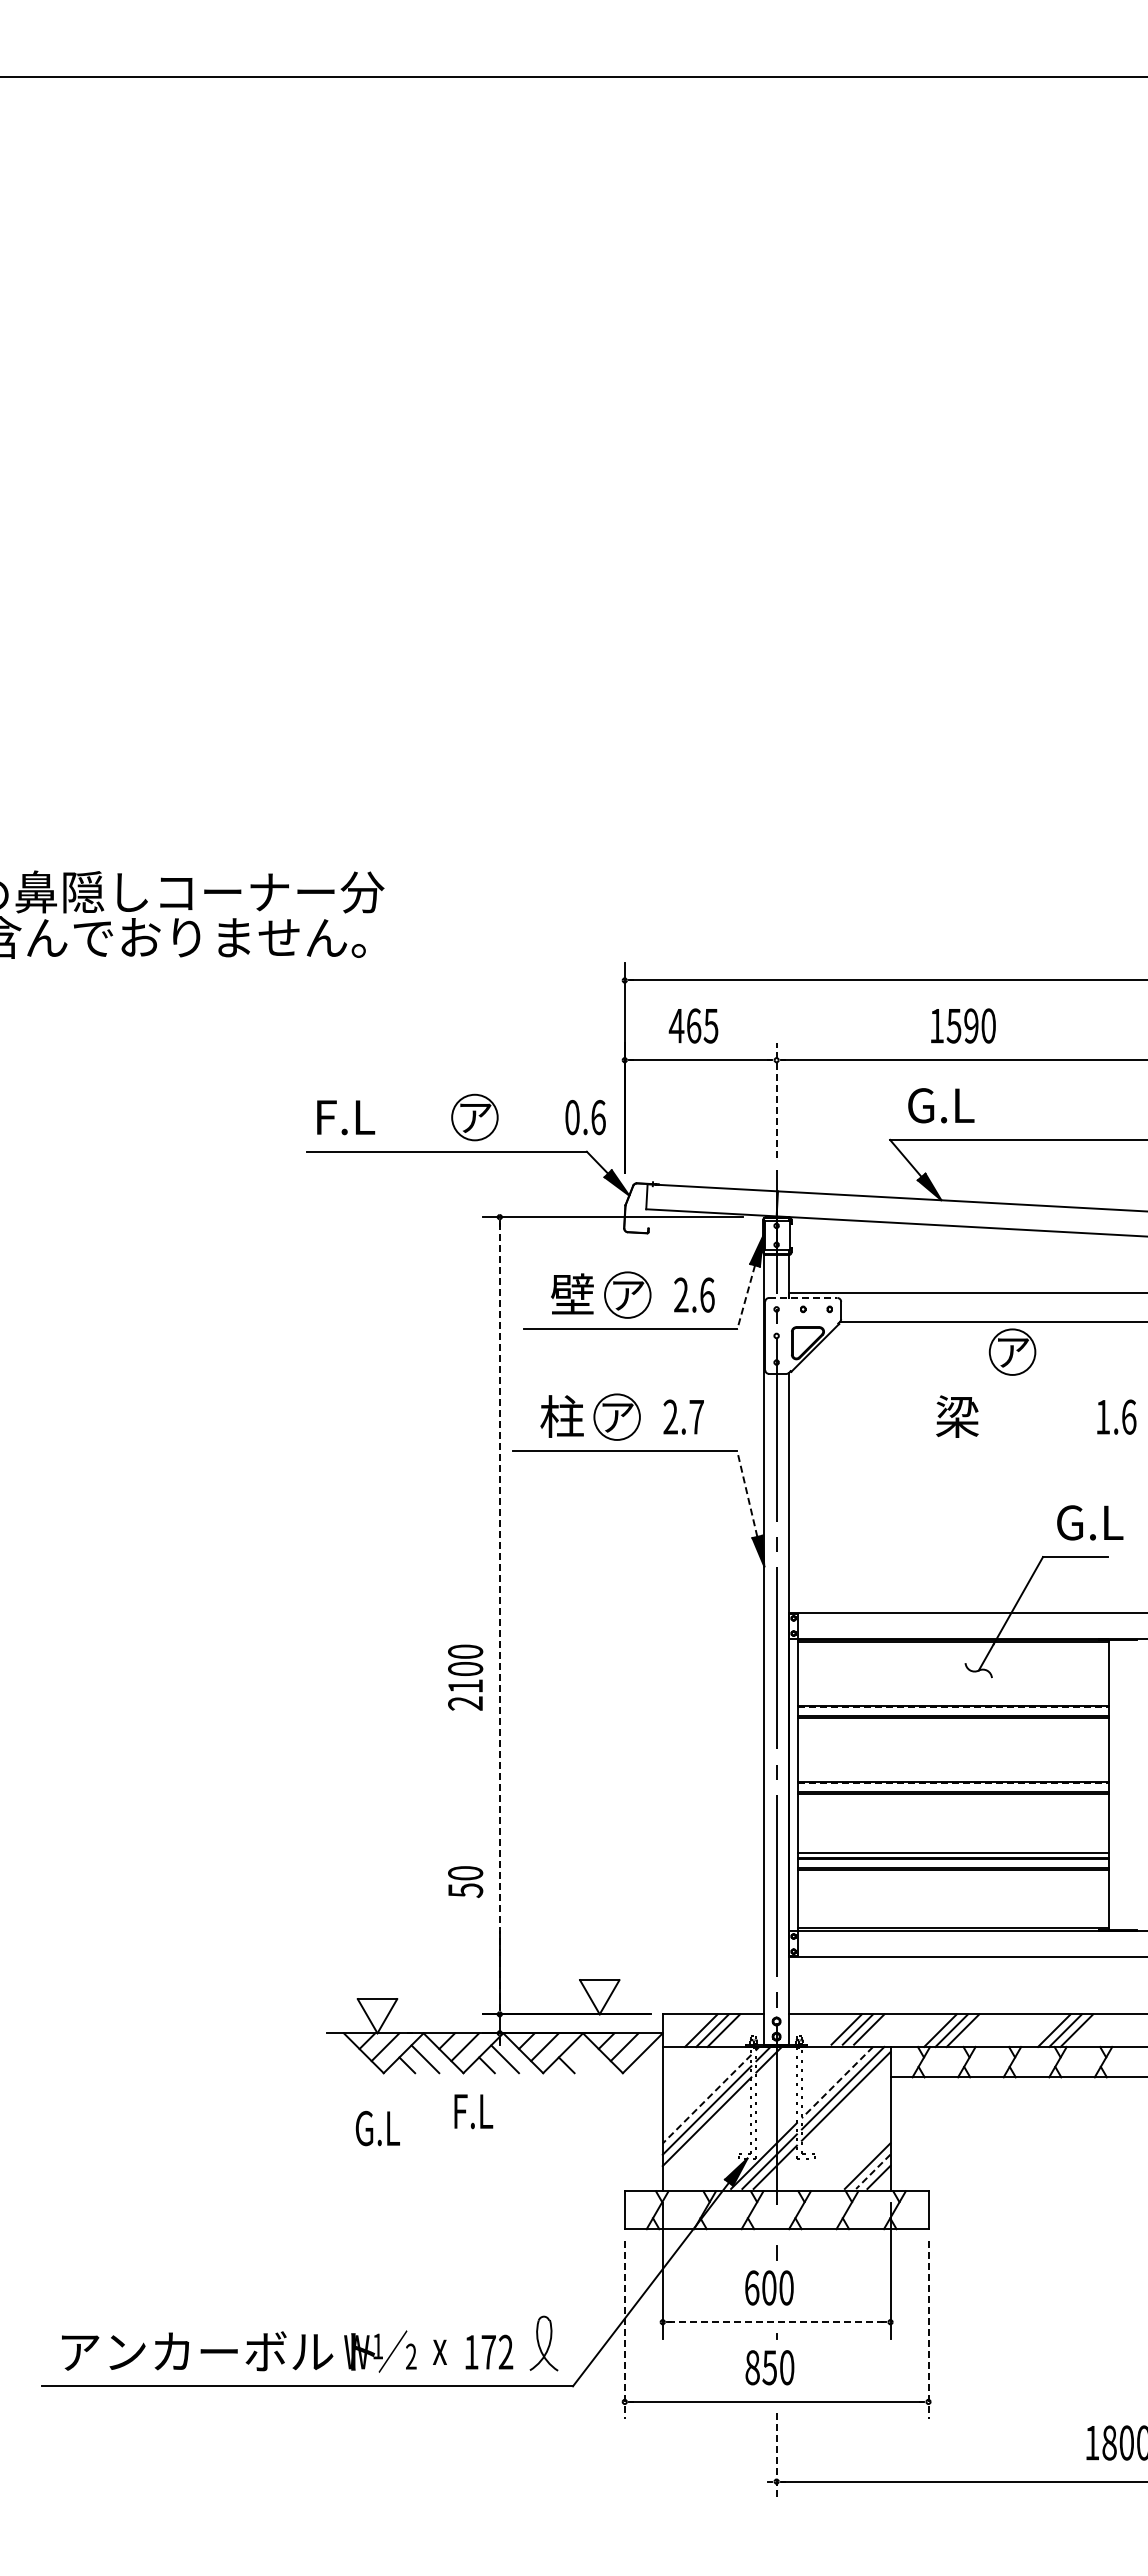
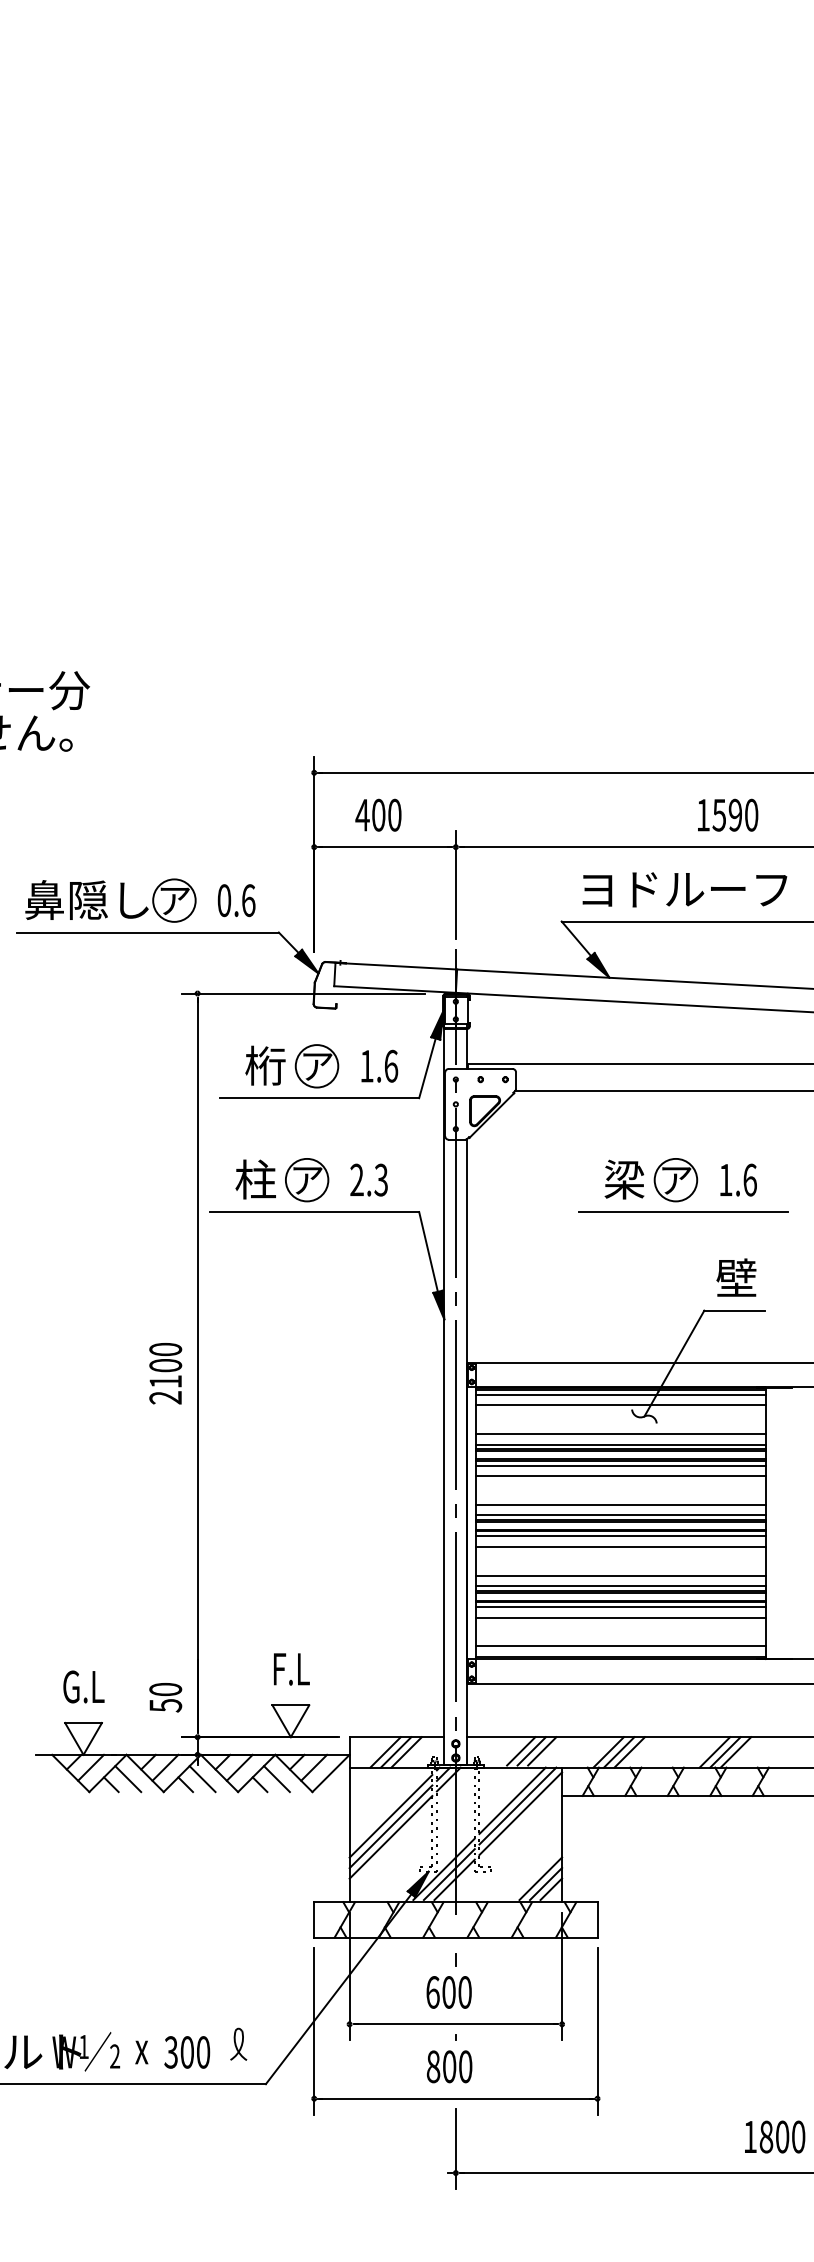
text: (702, 1025) -> (386, 814), 465 -> 400
text: (963, 1025) -> (728, 814), moved
line: (776, 1100) -> (455, 884), dashed -> solid
text: (1019, 1105) -> (682, 889), G.L -> ヨドルーフ
text: (381, 1116) -> (87, 899), F.L -> 鼻隠し
text: (585, 1117) -> (236, 900), moved
text: (572, 1294) -> (265, 1065), 壁 -> 桁
text: (681, 1294) -> (367, 1065), 2.6 -> 1.6
line: (746, 1297) -> (427, 1068), dashed -> solid
line: (803, 1298) -> (480, 1069), dashed -> solid
part: (1012, 1351) -> (675, 1179), moved
text: (696, 1416) -> (381, 1179), 2.7 -> 2.3
text: (1116, 1416) -> (738, 1179), moved
line: (1020, 1451) -> (683, 1212), added
line: (747, 1494) -> (428, 1252), dashed -> solid
text: (1089, 1521) -> (747, 1277), G.L -> 壁
line: (499, 1615) -> (197, 1365), dashed -> solid
line: (953, 1647) -> (620, 1394), added
line: (953, 1658) -> (620, 1405), added
text: (465, 1677) -> (165, 1373), moved
line: (953, 1689) -> (620, 1434), added
line: (953, 1700) -> (620, 1444), added
line: (954, 1707) -> (621, 1450), dashed -> solid
line: (953, 1723) -> (620, 1465), added
line: (953, 1734) -> (620, 1476), added
line: (953, 1765) -> (620, 1505), added
line: (953, 1776) -> (620, 1515), added
line: (954, 1783) -> (621, 1521), dashed -> solid
line: (953, 1799) -> (620, 1536), added
line: (953, 1810) -> (620, 1547), added
line: (953, 1841) -> (620, 1575), added
line: (953, 1874) -> (620, 1606), added
text: (465, 1882) -> (165, 1698), moved
line: (953, 1886) -> (620, 1617), added
line: (953, 1917) -> (620, 1646), added
line: (584, 2059) -> (276, 1779), added
line: (837, 2082) -> (512, 1800), dashed -> solid
line: (707, 2099) -> (391, 1816), dashed -> solid
text: (473, 2111) -> (291, 1669), moved
text: (377, 2128) -> (83, 1686), moved
line: (872, 2172) -> (545, 1884), dashed -> solid
line: (777, 2322) -> (456, 2024), dashed -> solid
line: (624, 2330) -> (313, 2032), dashed -> solid
line: (928, 2330) -> (597, 2032), dashed -> solid
part: (543, 2343) -> (238, 2044), size x0.62
text: (488, 2351) -> (187, 2051), 172 -> 300
text: (769, 2367) -> (449, 2066), 850 -> 800
line: (776, 2456) -> (455, 2149), dashed -> solid

